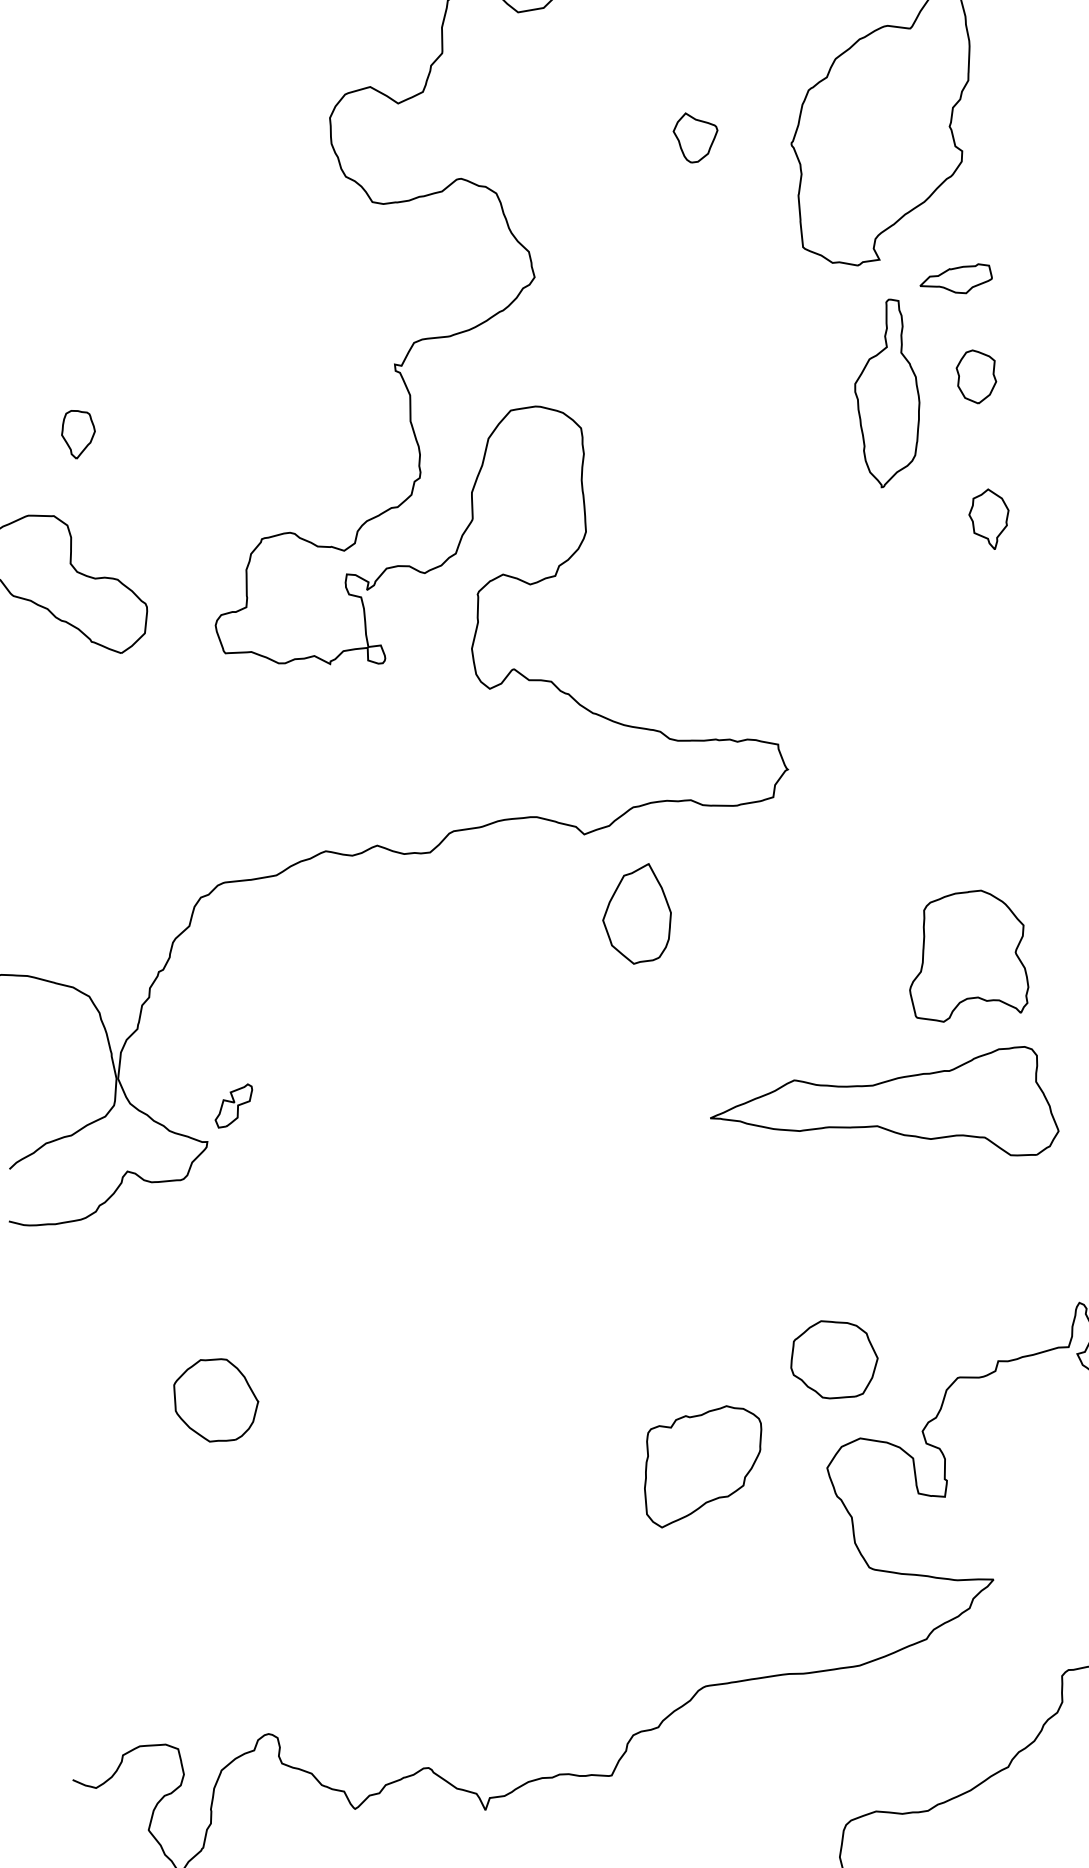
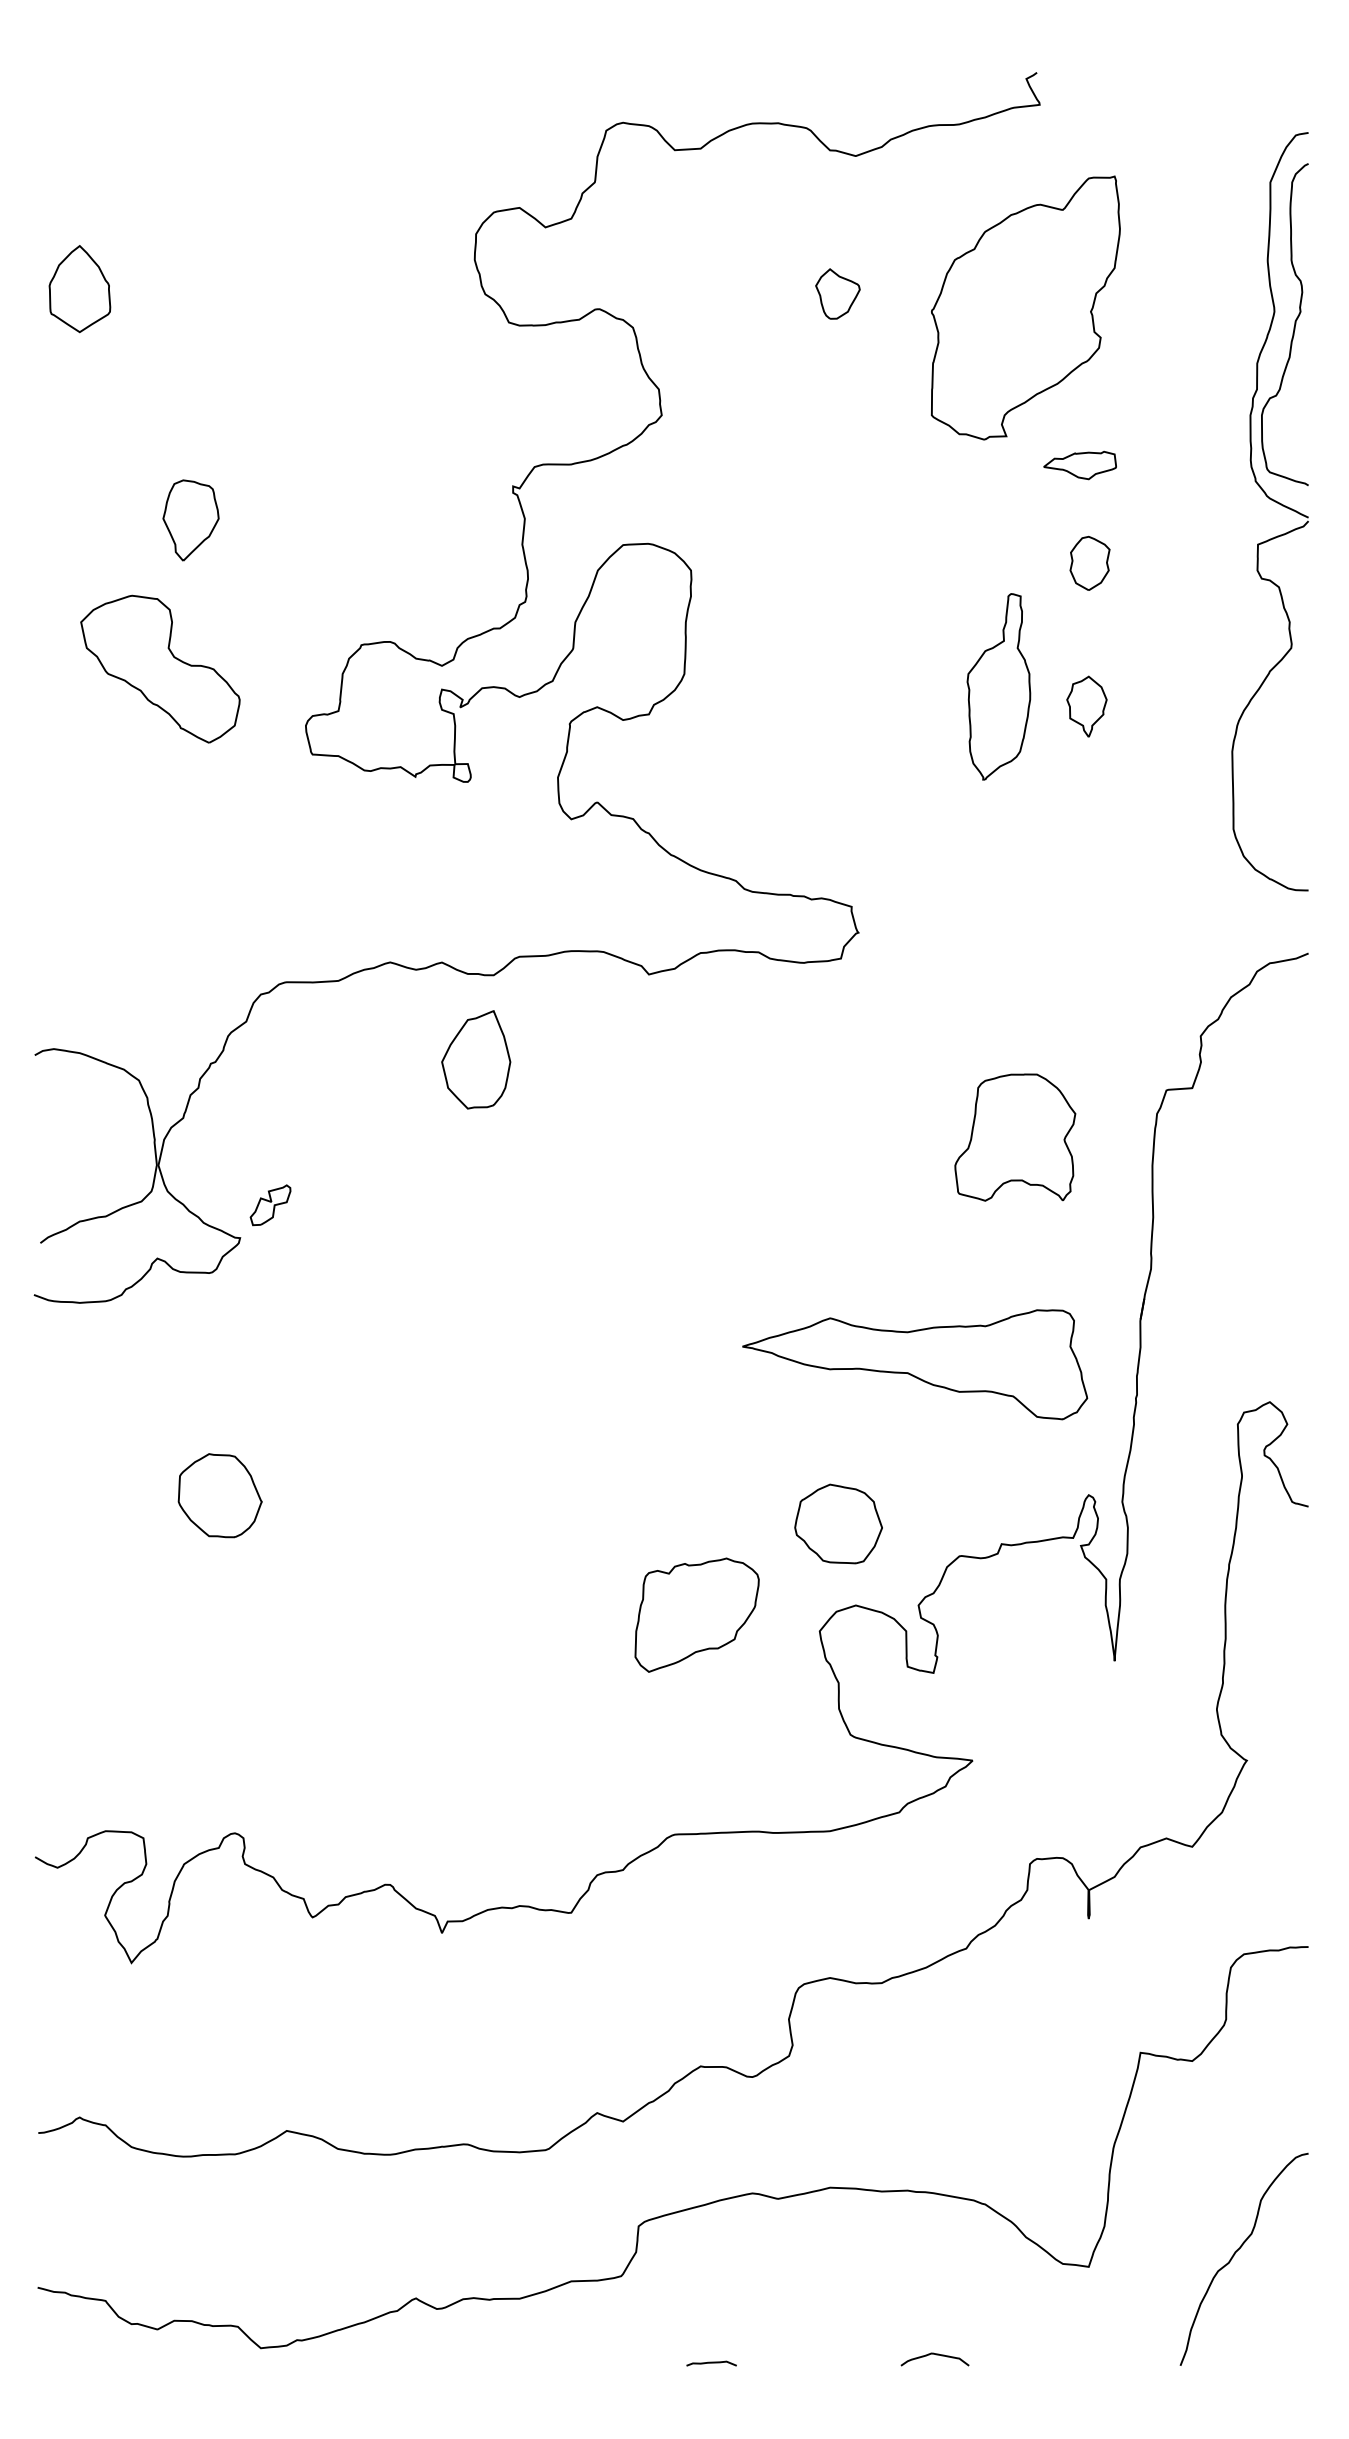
part: (886, 392) -> (998, 686), moved
part: (78, 434) -> (190, 520), size x1.67
part: (637, 914) -> (476, 1059), moved
part: (884, 1116) -> (915, 1364), moved

